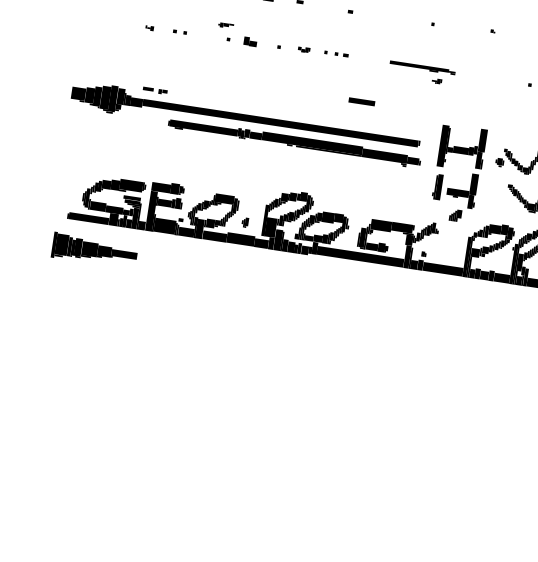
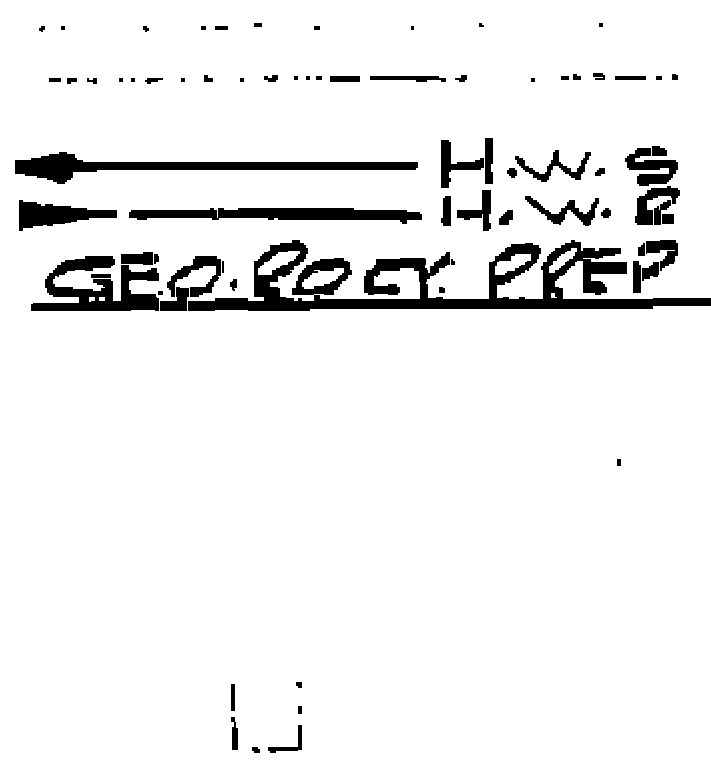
part: (225, 25) -> (153, 80), moved
part: (250, 41) -> (208, 78), size x0.62
part: (436, 81) -> (460, 78), moved
part: (154, 90) -> (62, 80), moved
line: (361, 101) -> (344, 78), moved
part: (294, 142) -> (275, 215), moved
part: (455, 215) -> (505, 217), moved
part: (94, 250) -> (67, 215), moved

